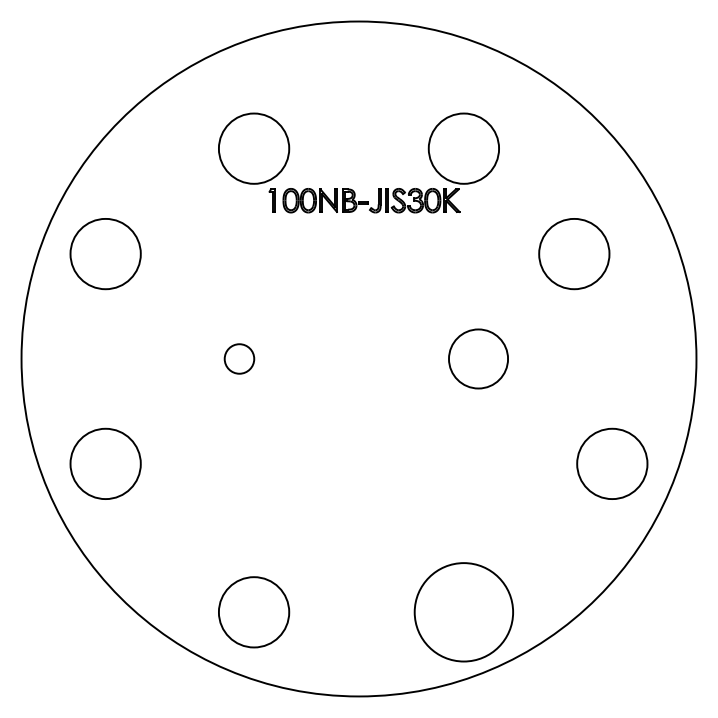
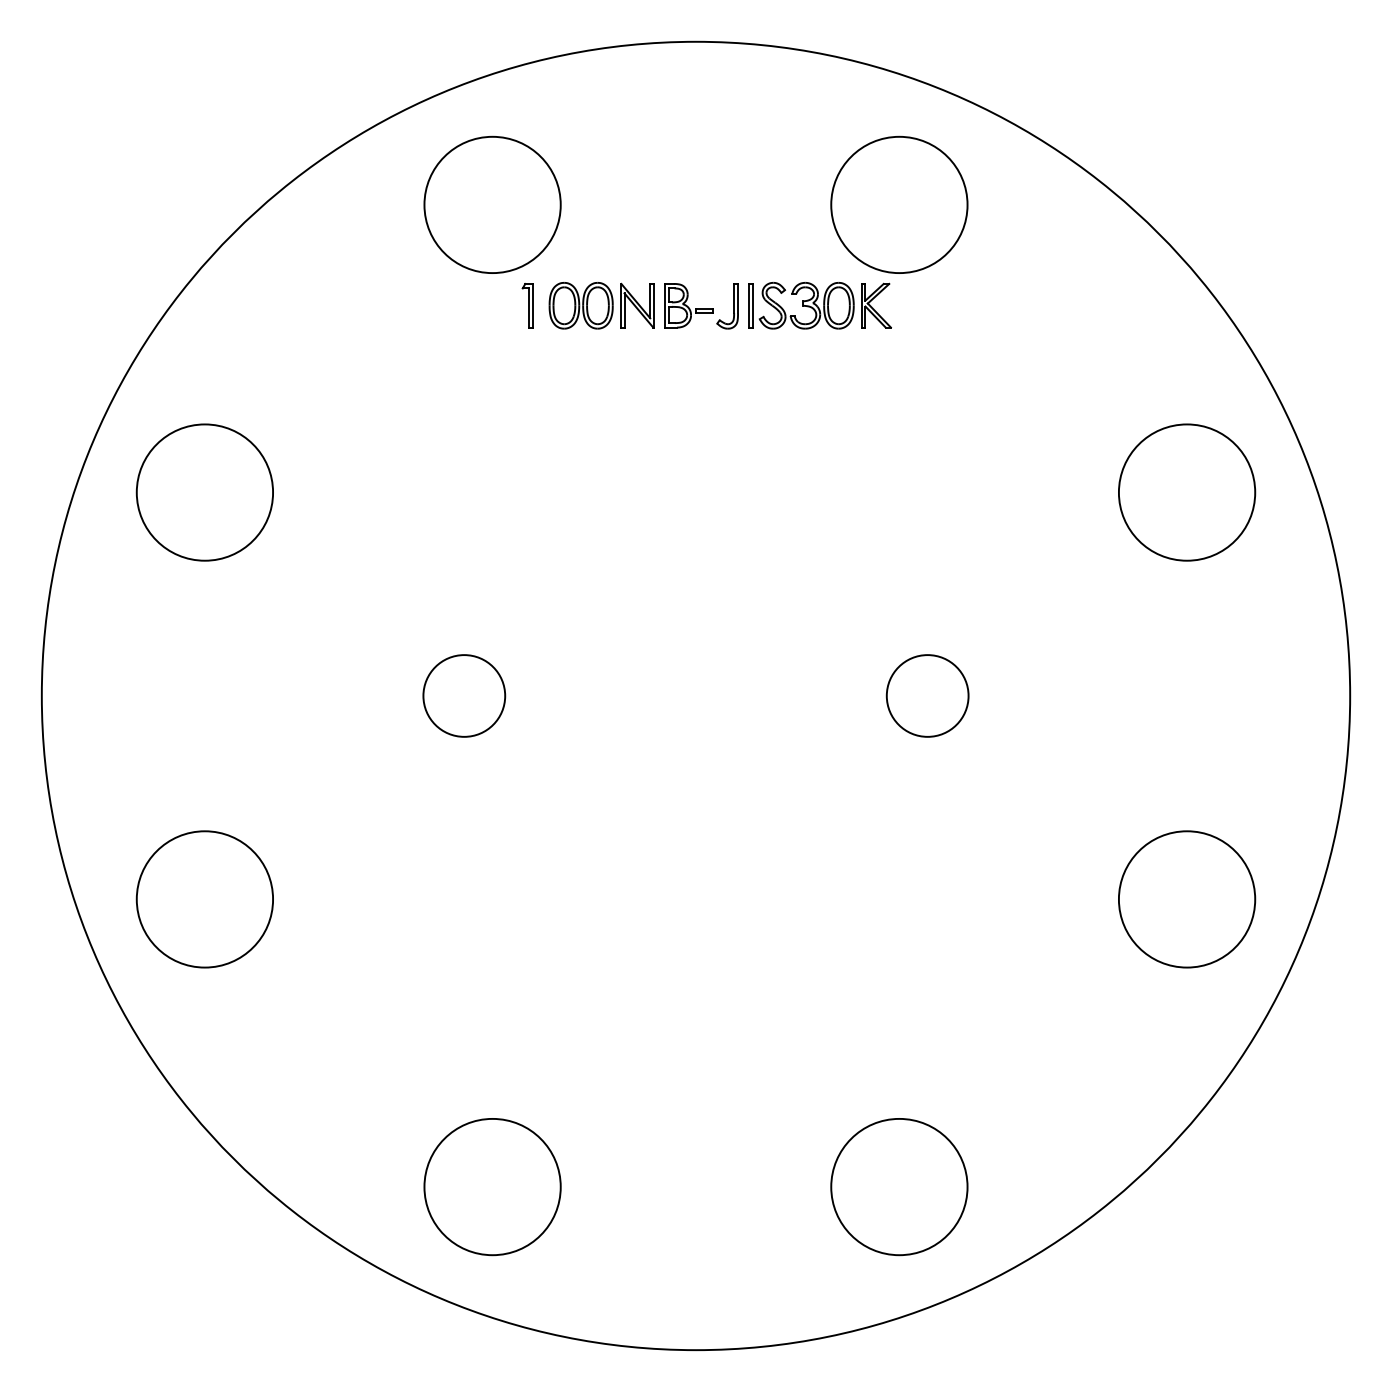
part: (350, 188) -> (679, 282), moved
circle: (574, 254) -> (1187, 493), moved
circle: (239, 358) -> (464, 695), size x1.43
circle: (478, 358) -> (927, 695), size x0.71
circle: (463, 612) -> (898, 1187), size x0.71

